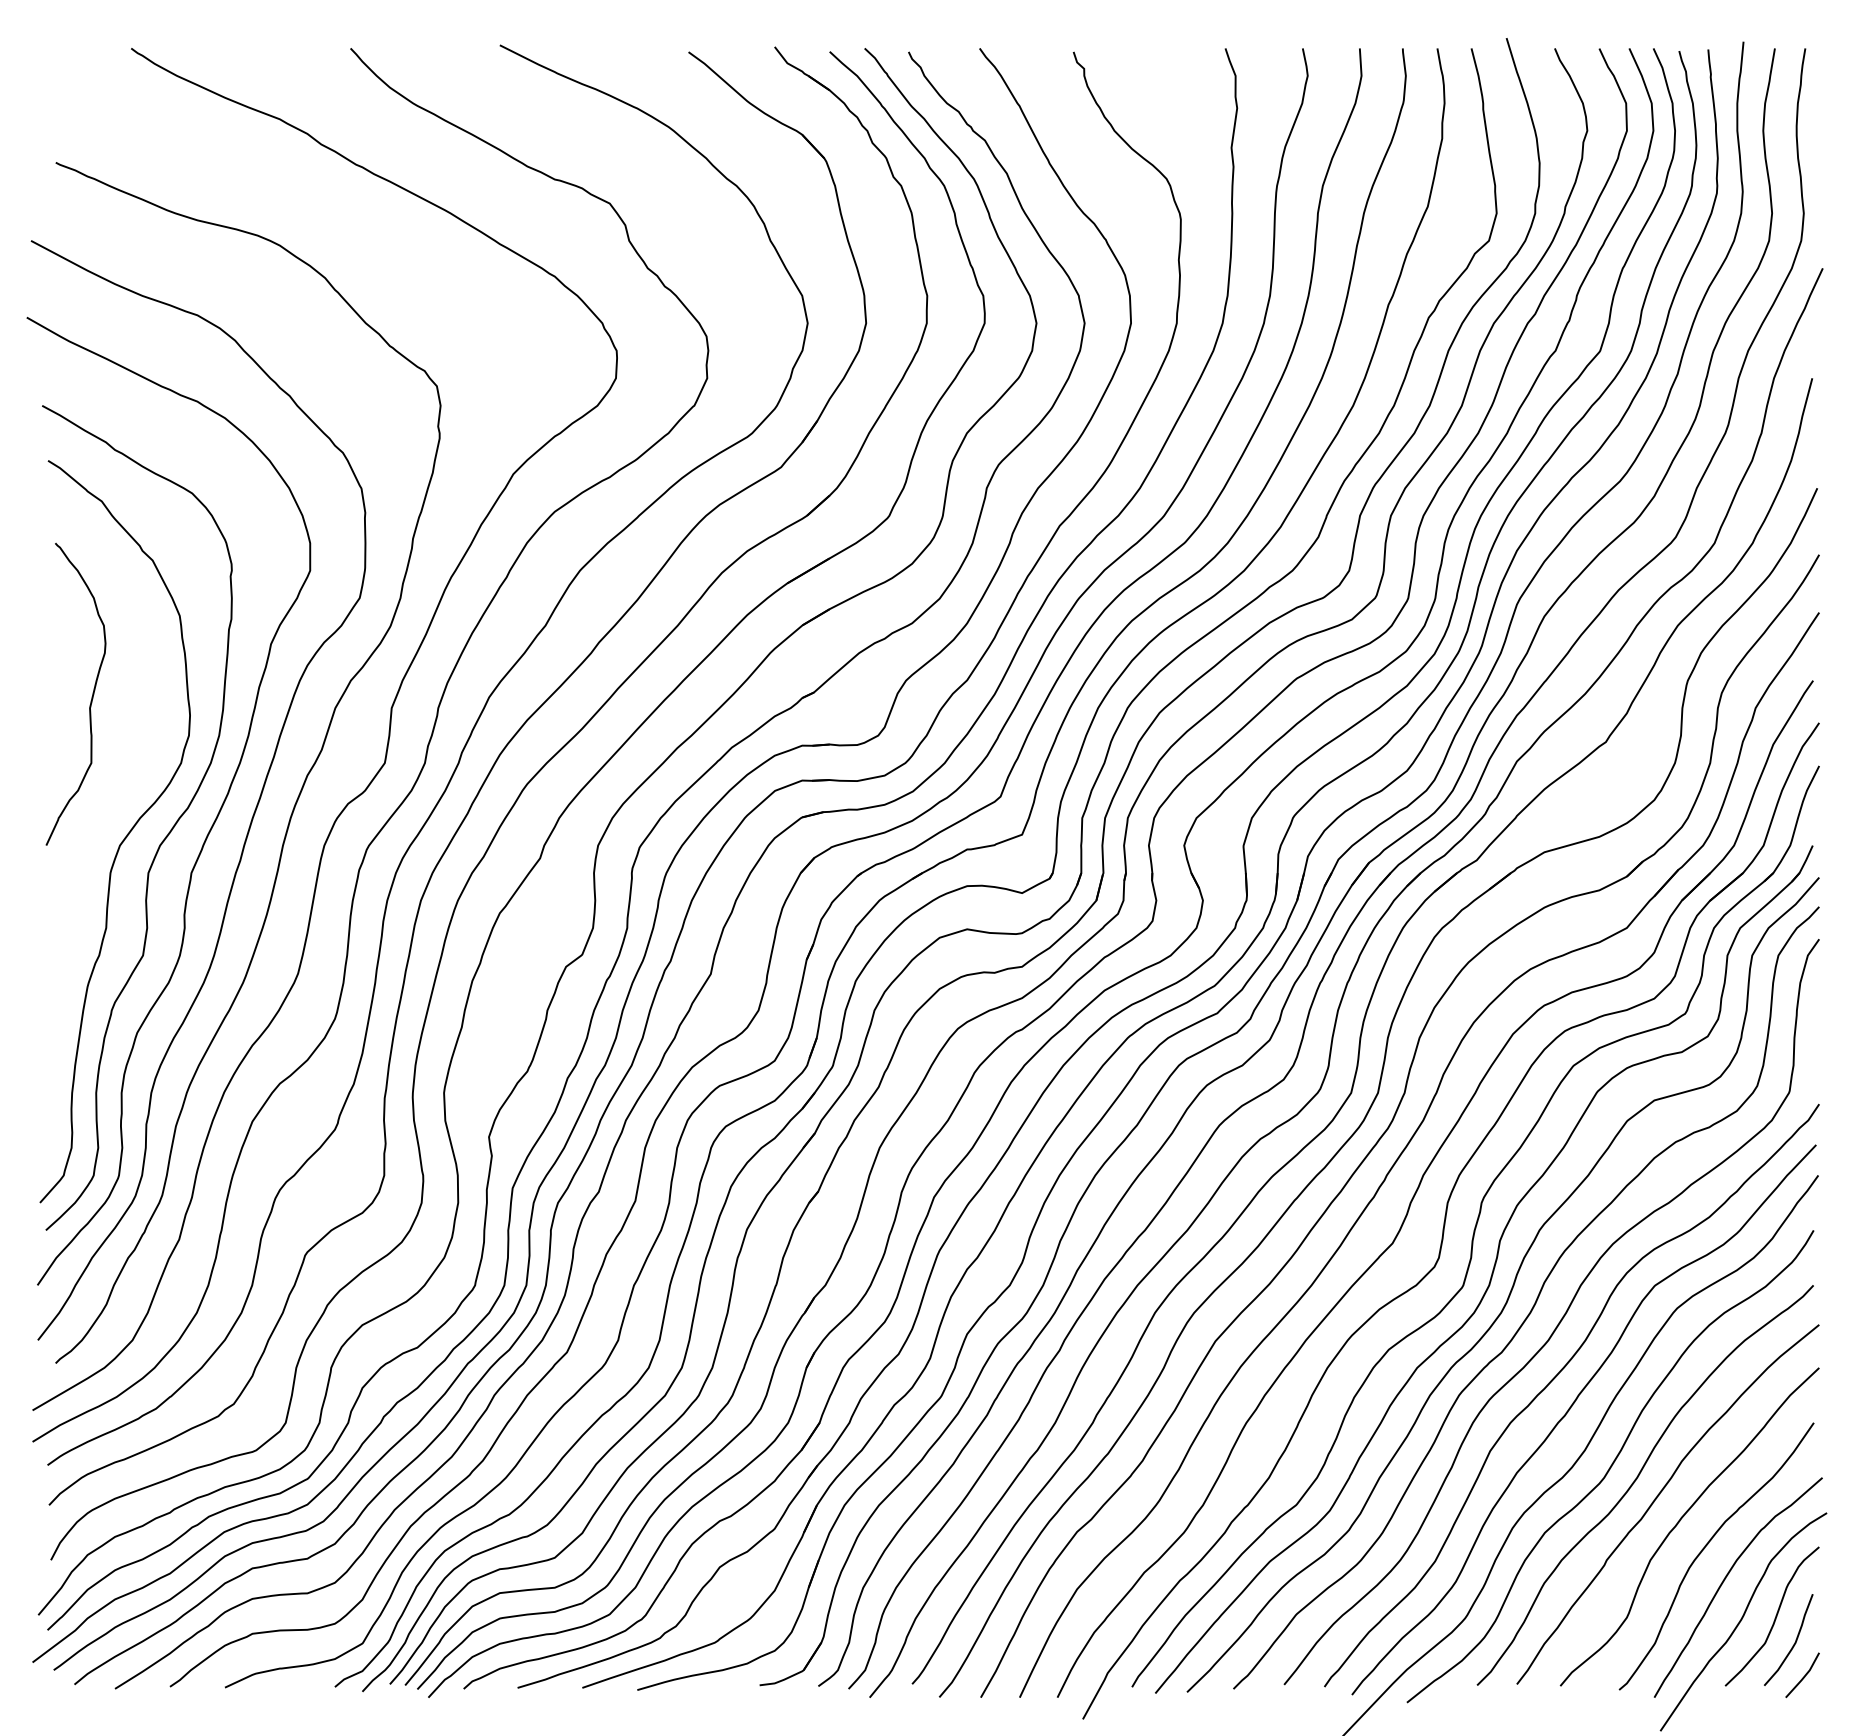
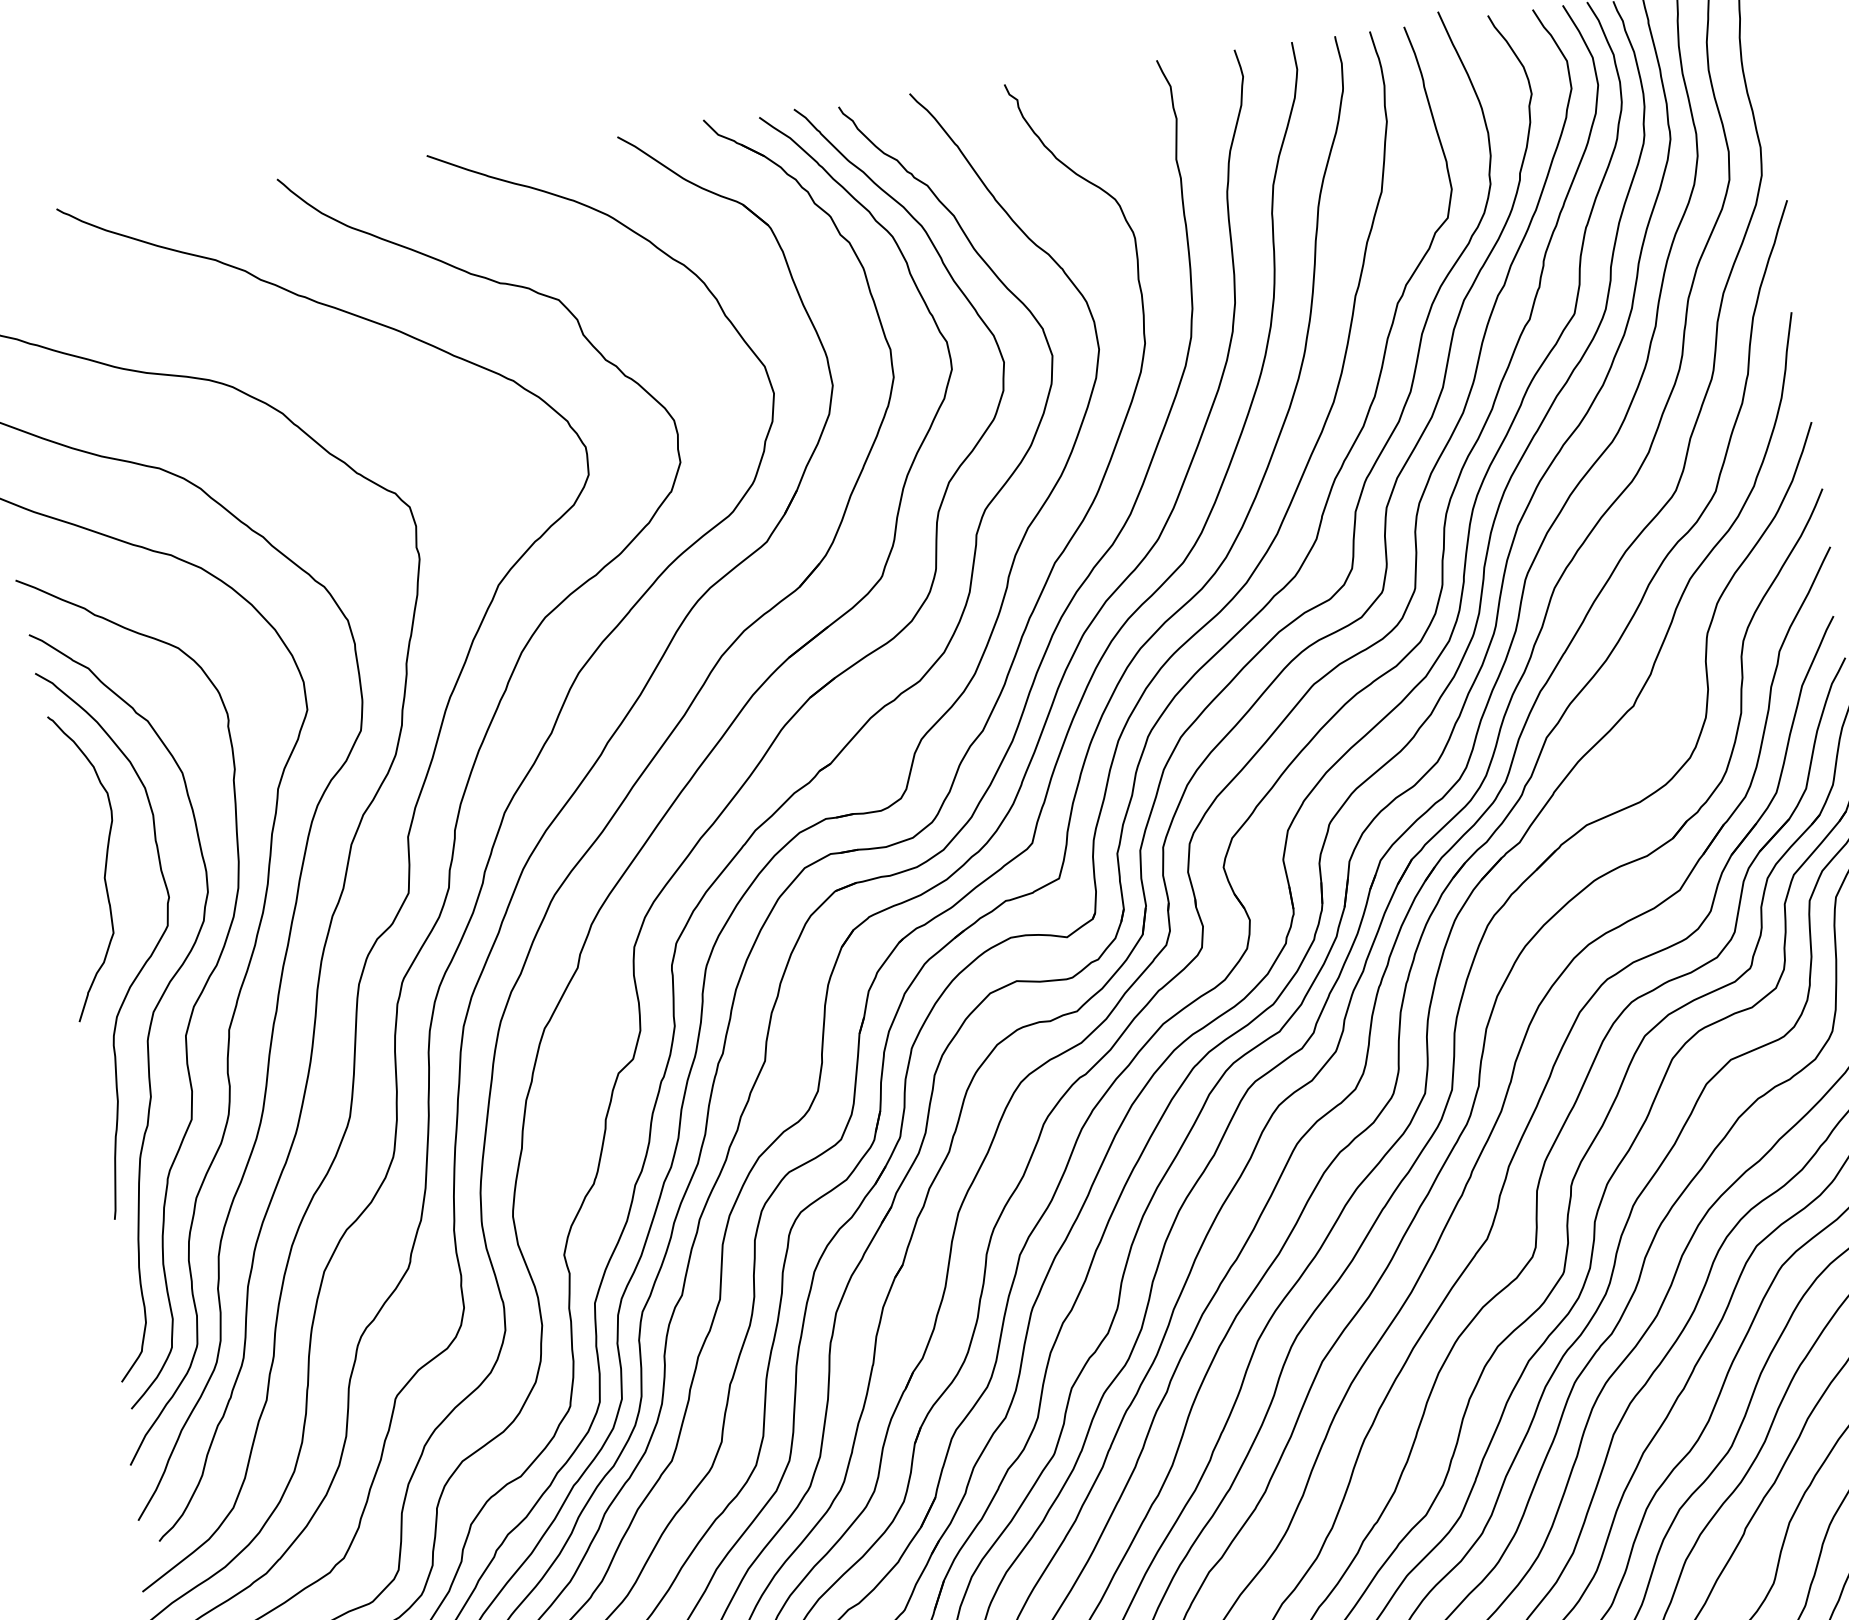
curve: (125, 787) -> (151, 952), added

